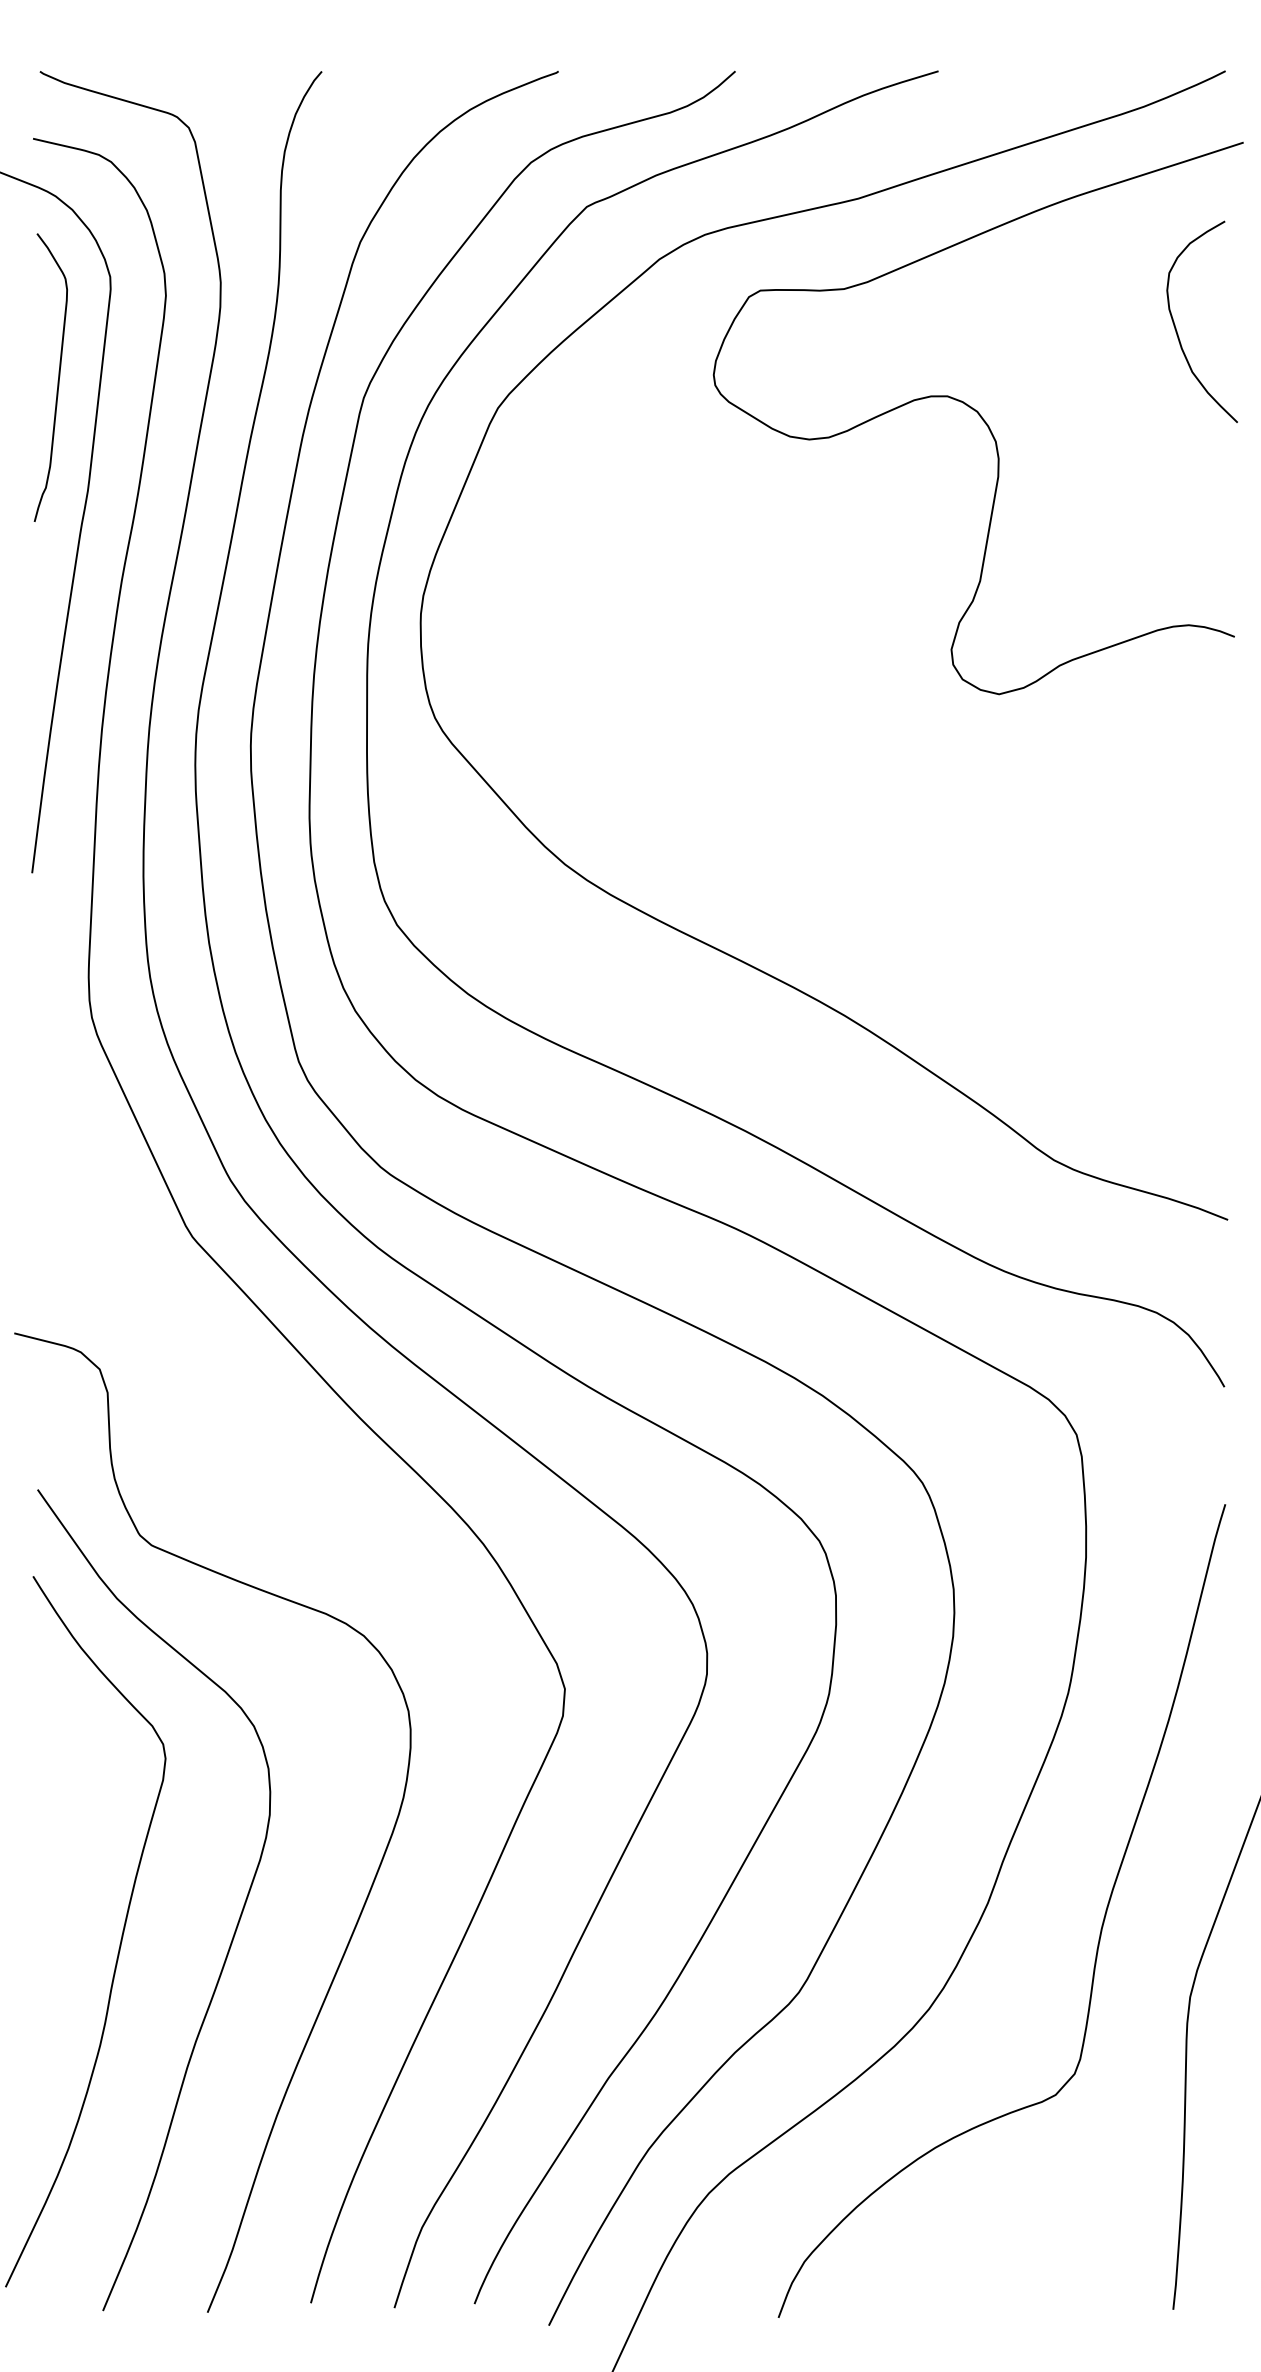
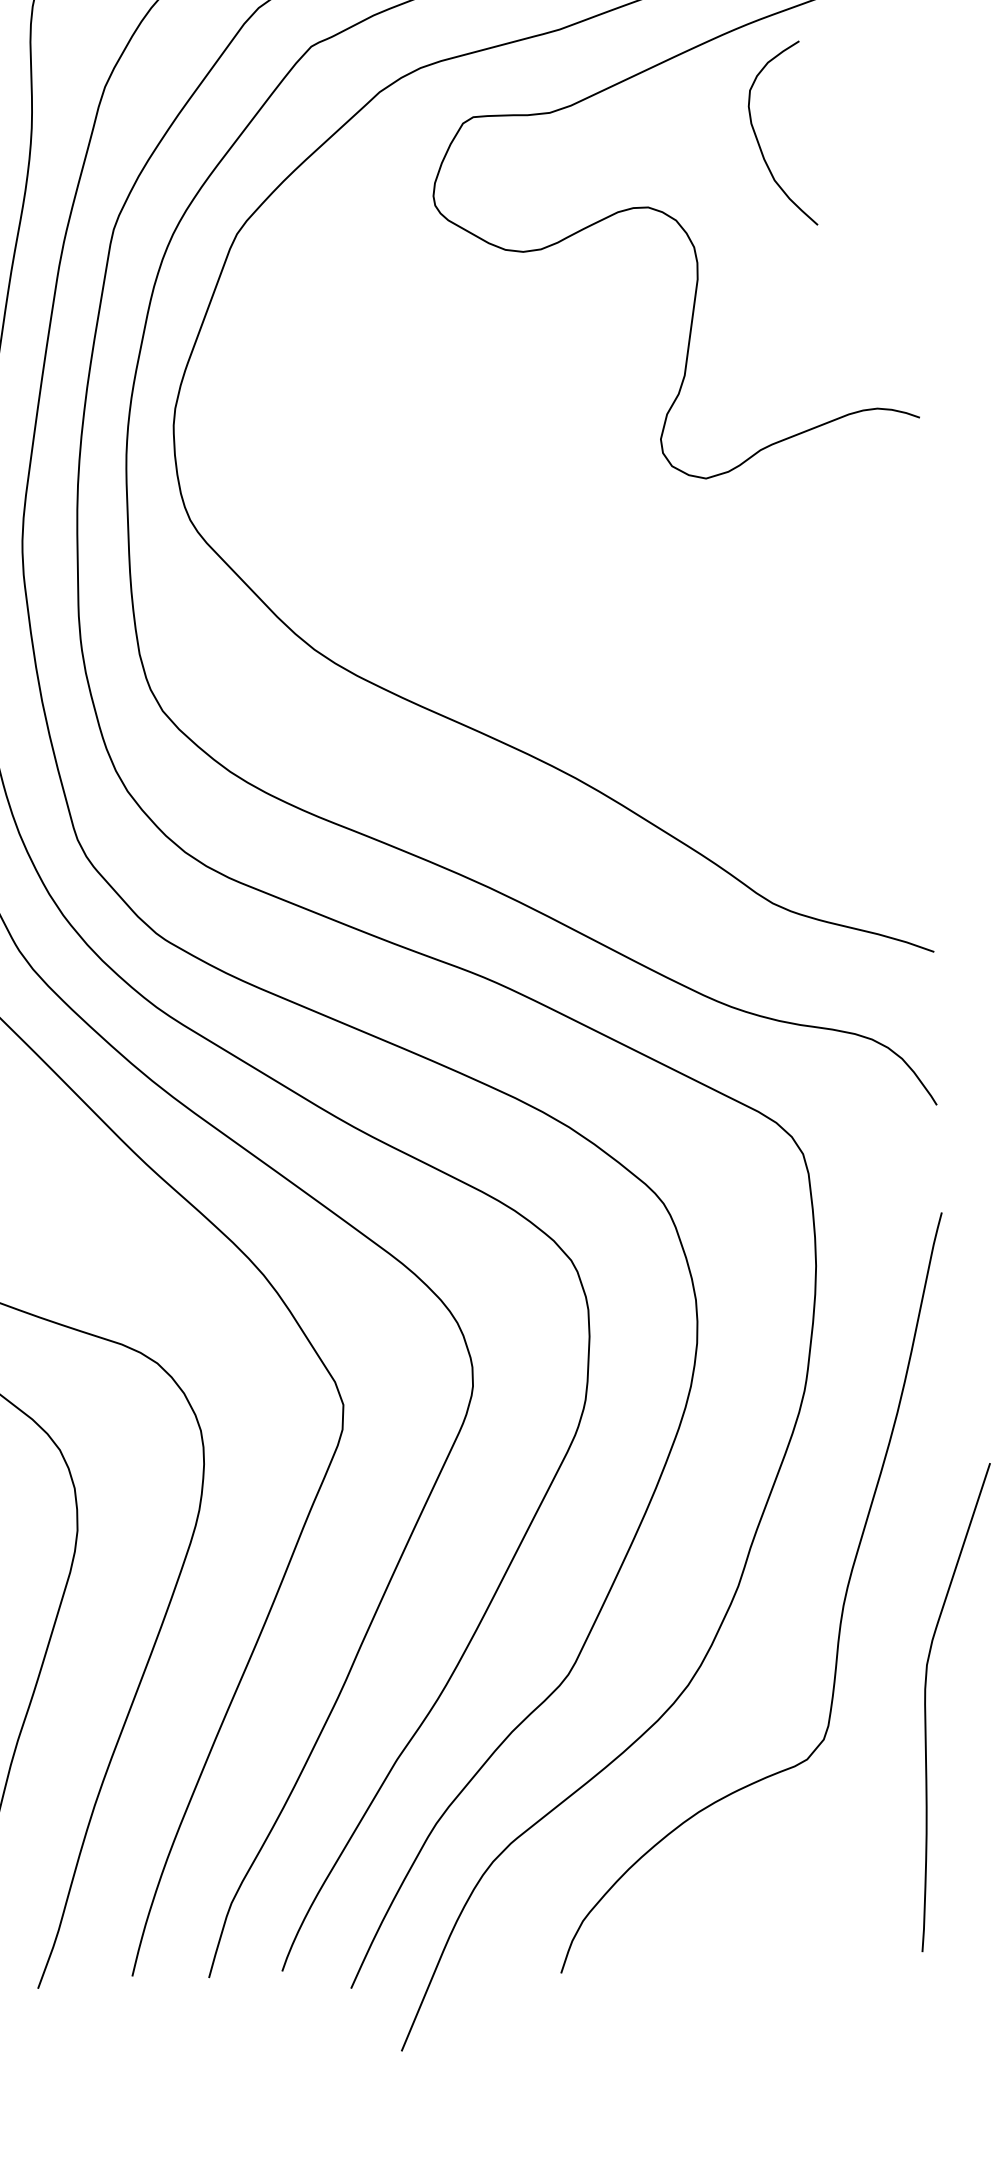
curve: (1176, 327) -> (758, 140), moved

